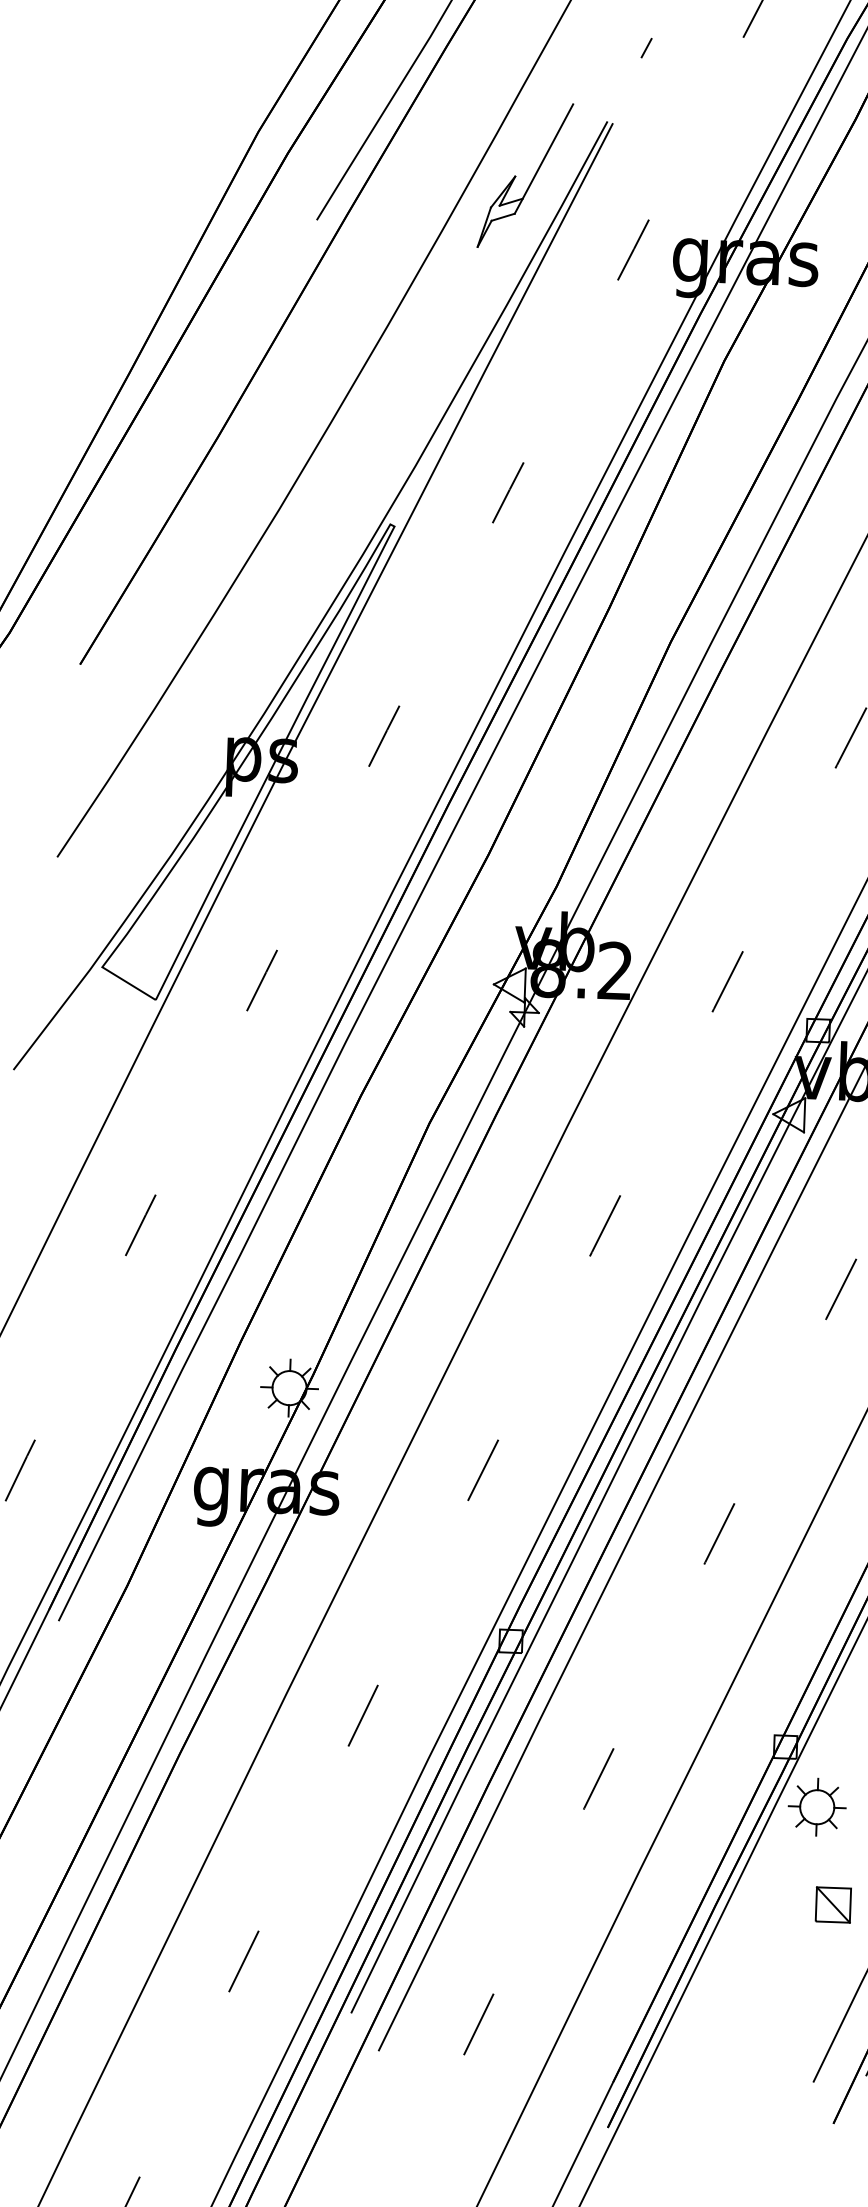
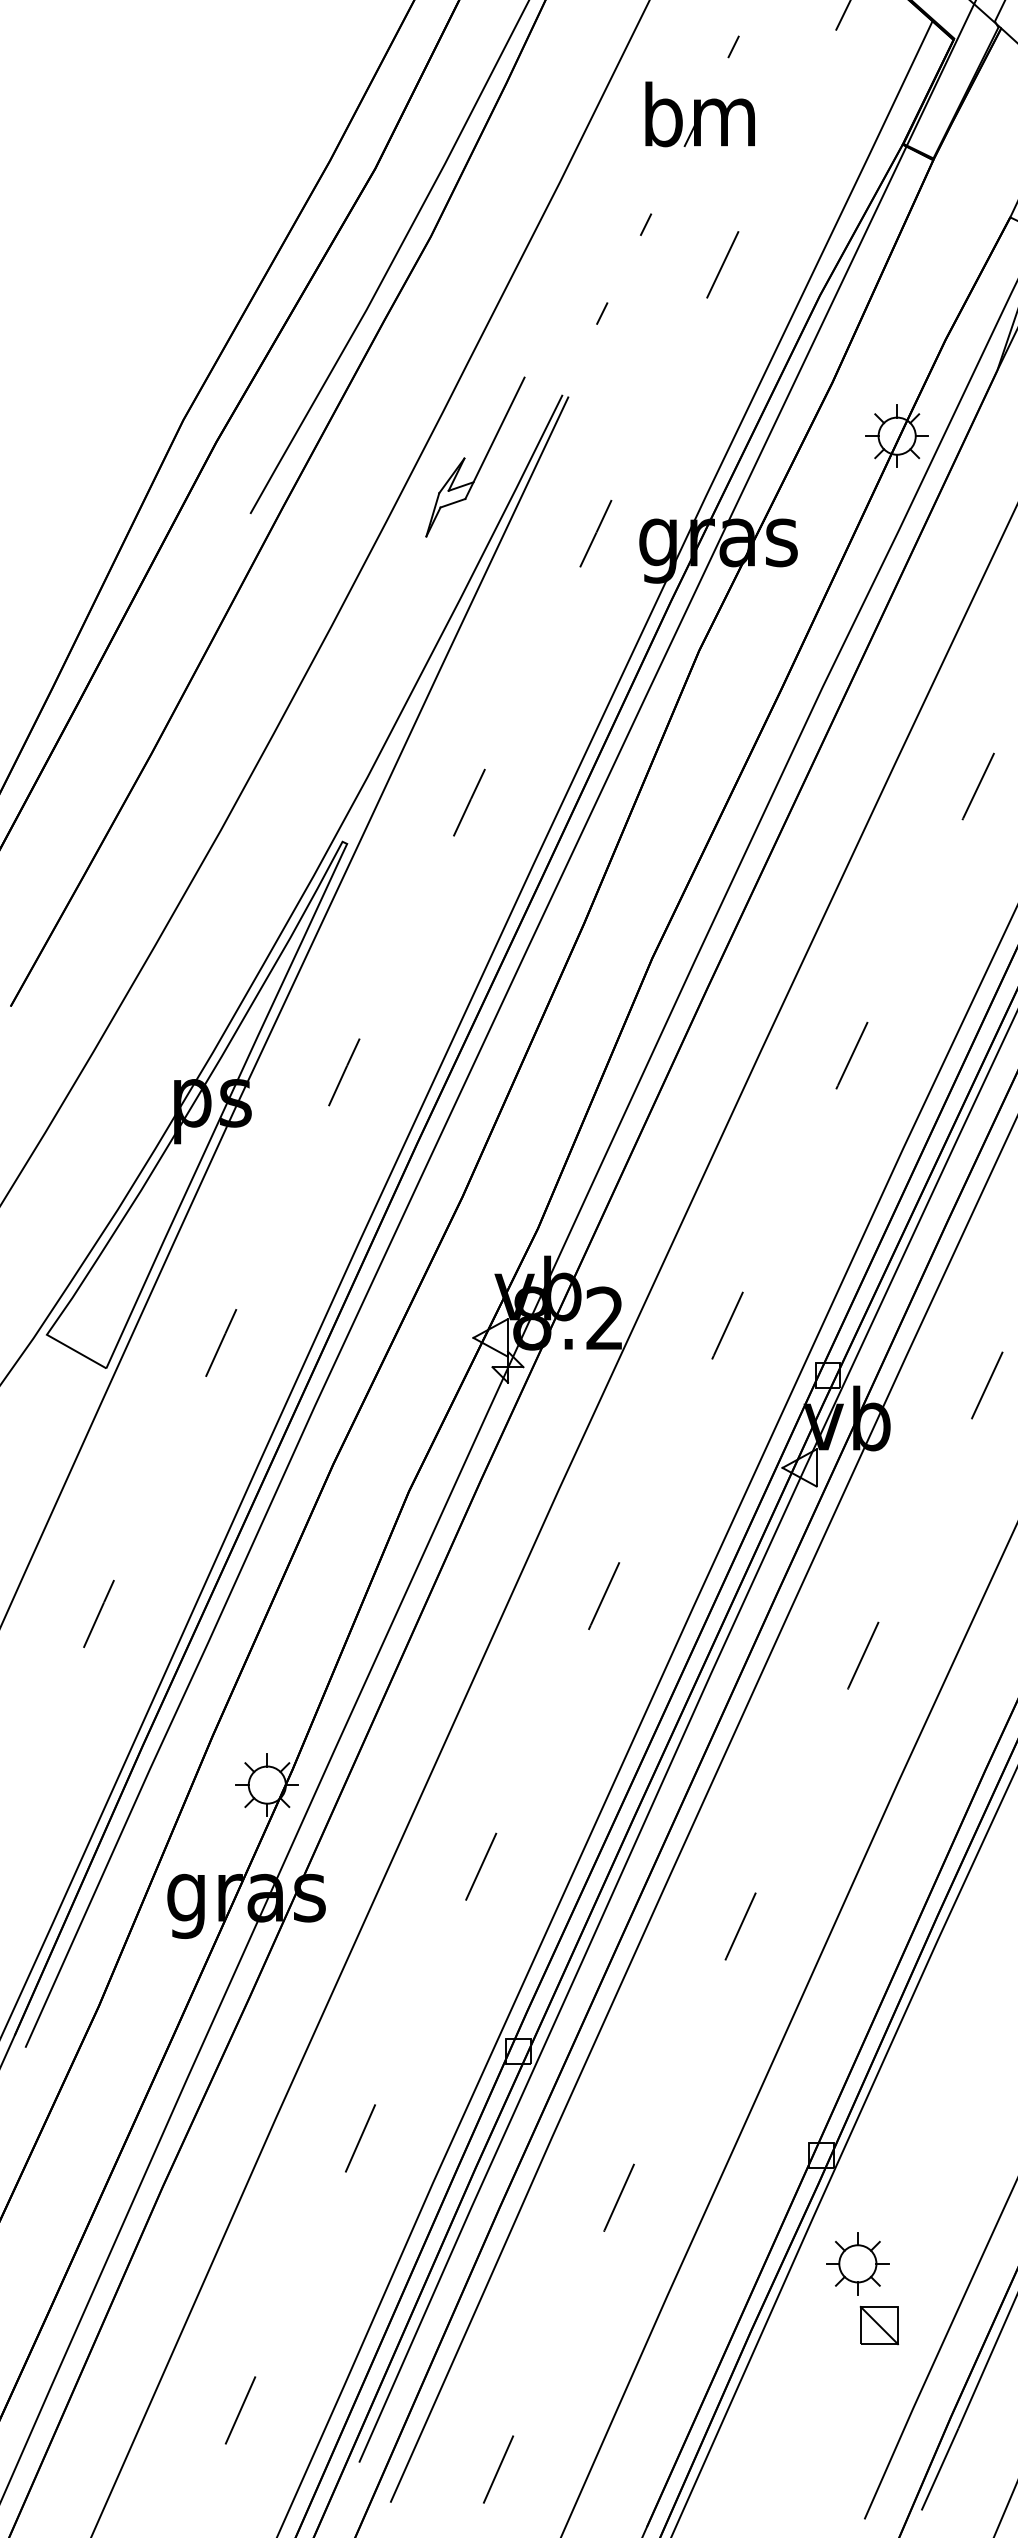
part: (816, 1806) -> (857, 2263), moved

